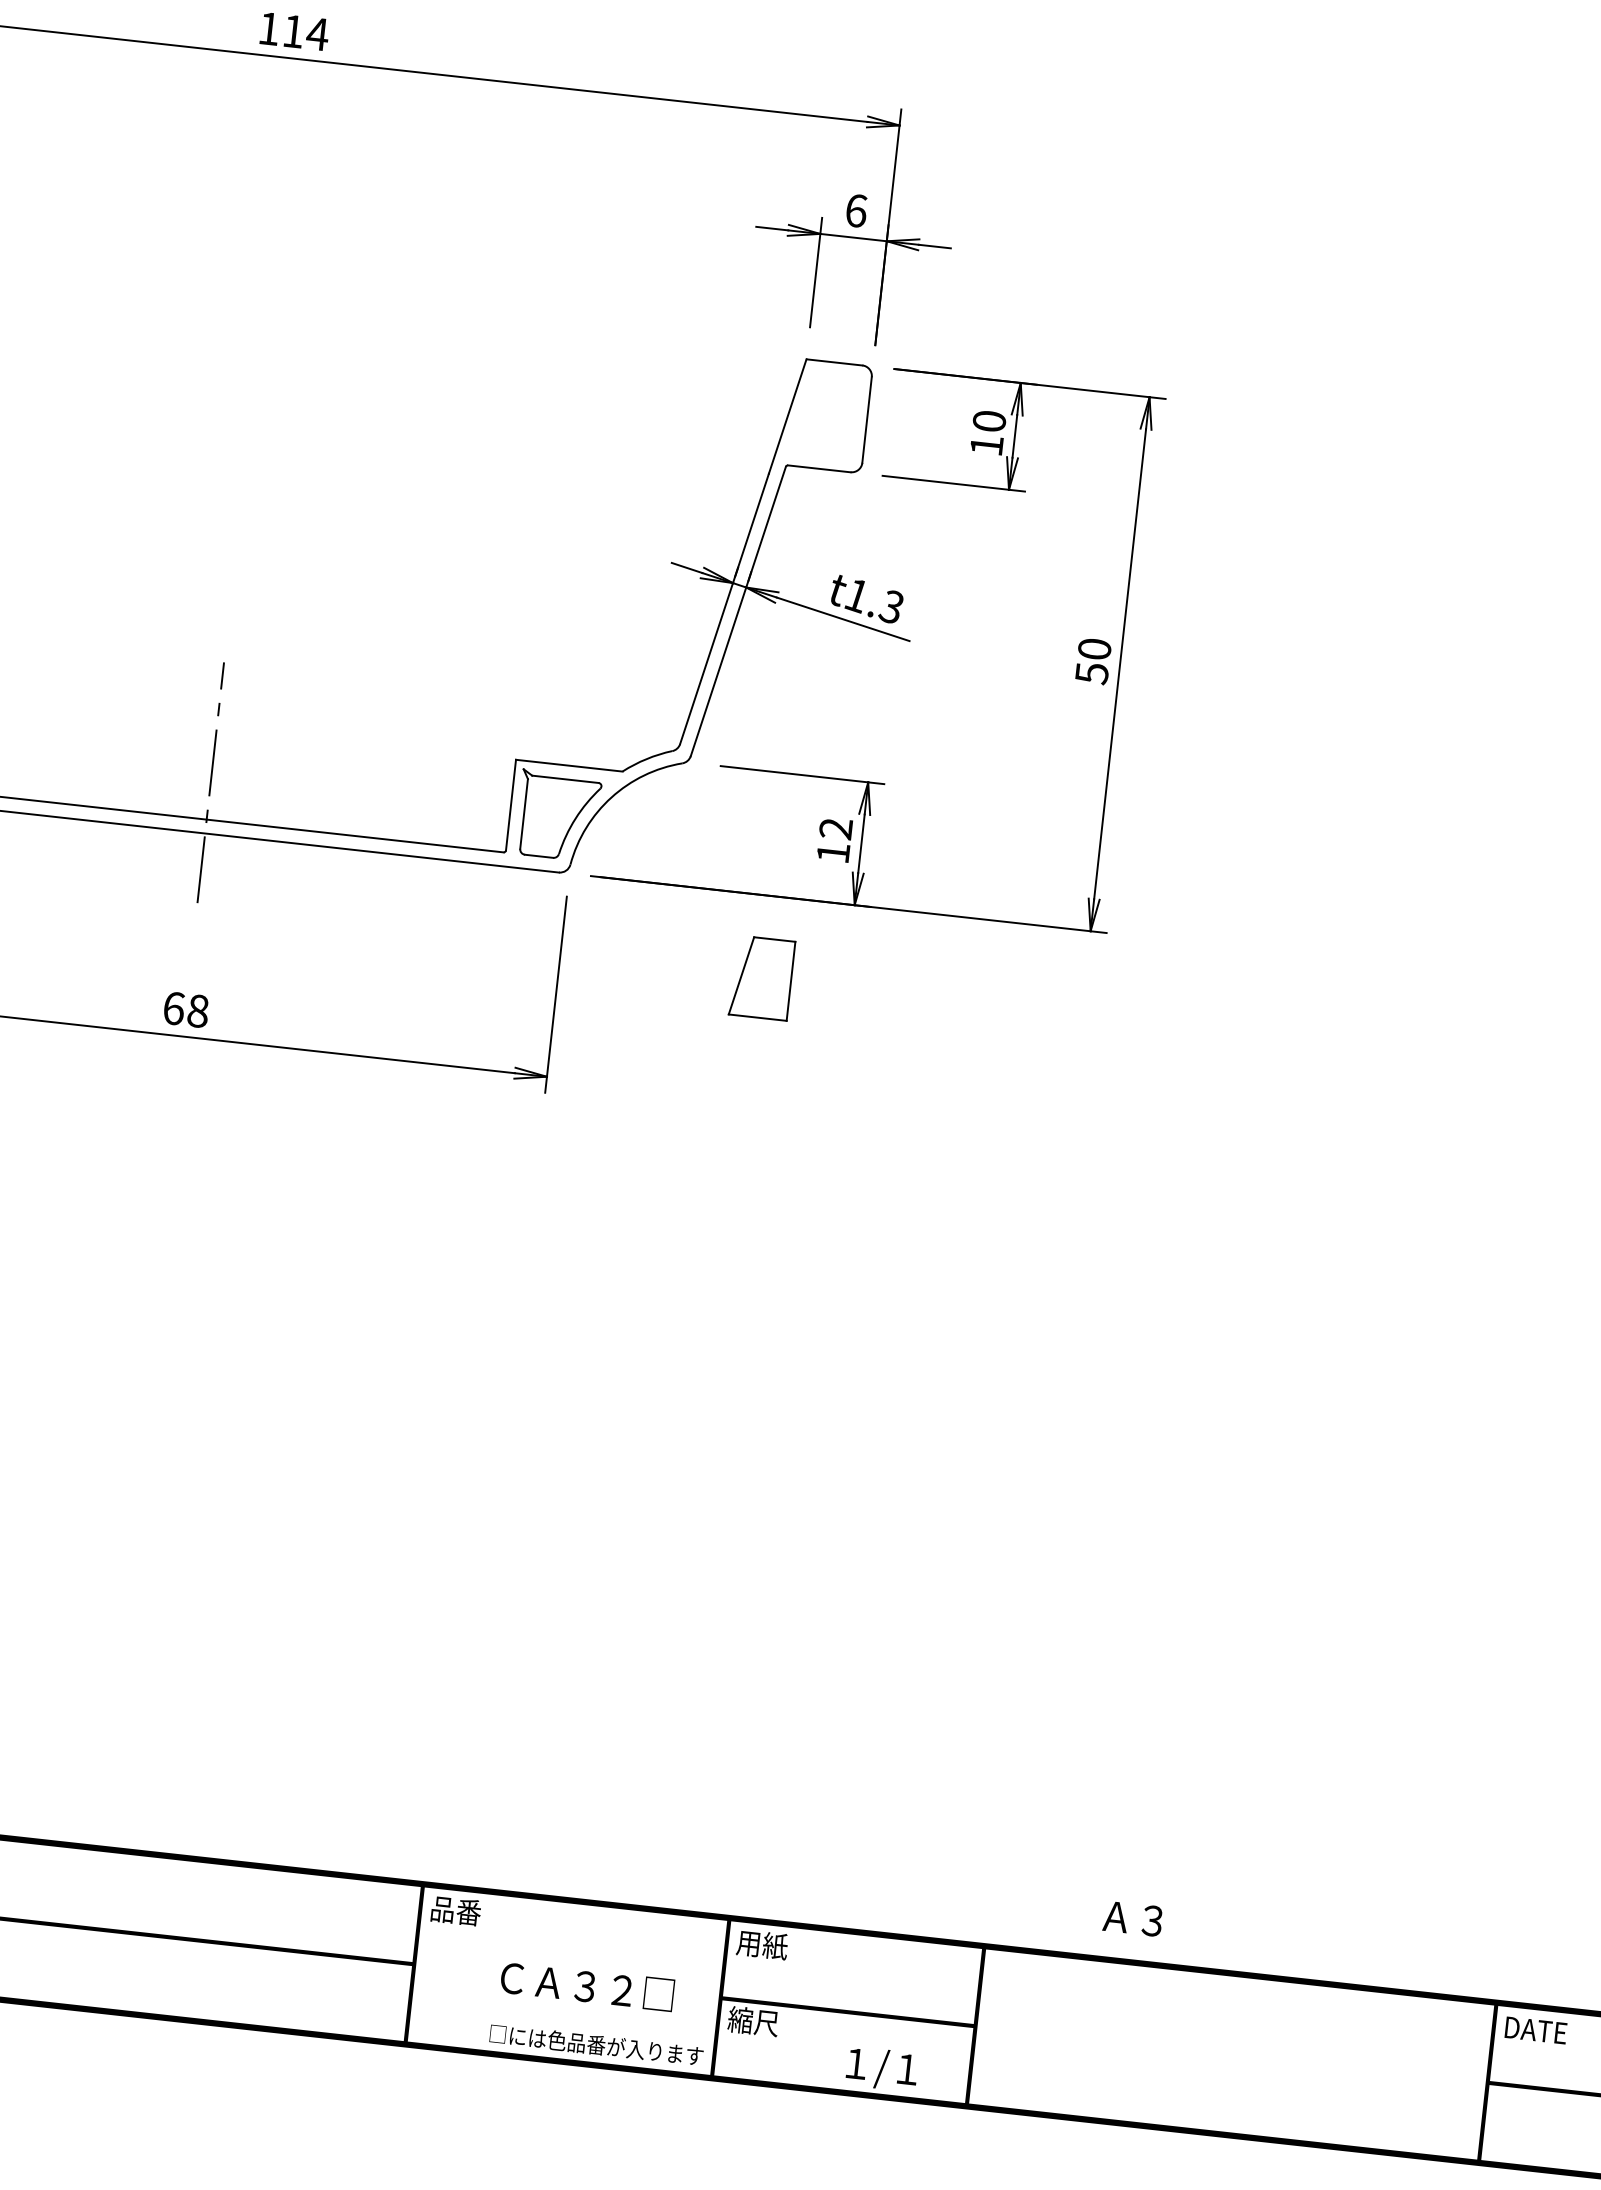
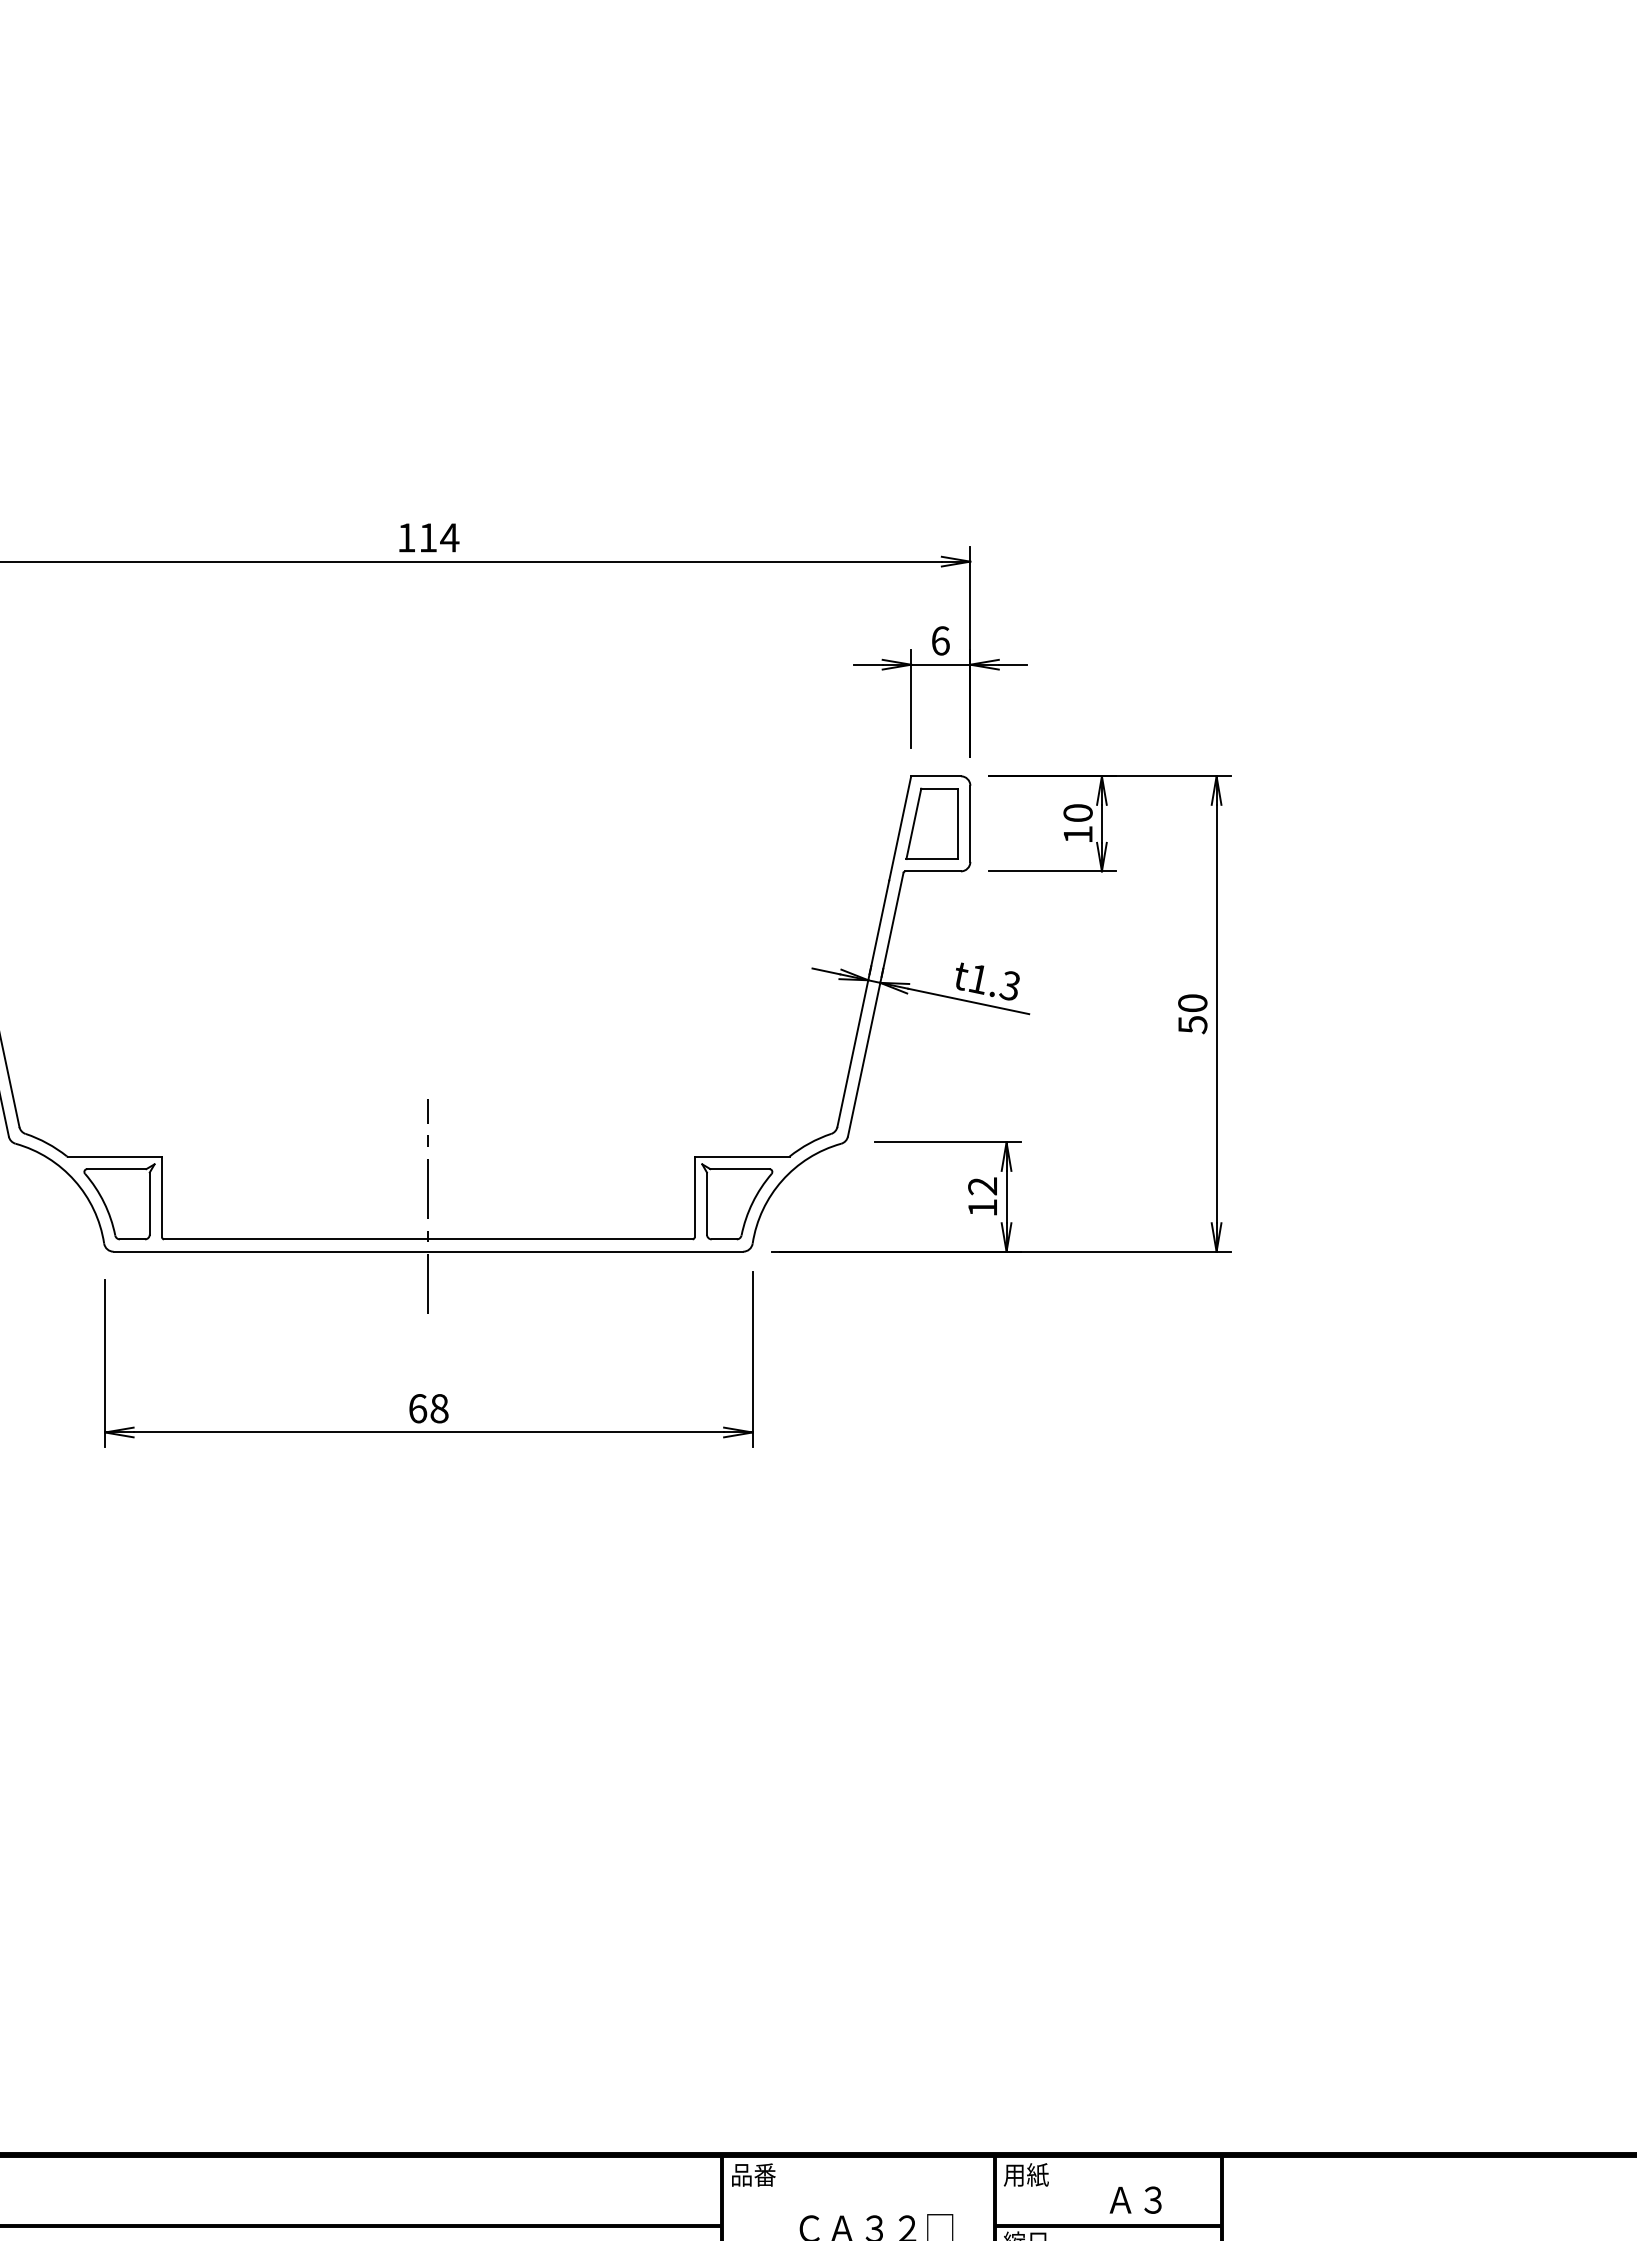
part: (761, 977) -> (931, 823), moved
text: (1132, 1918) -> (1135, 2199), moved

